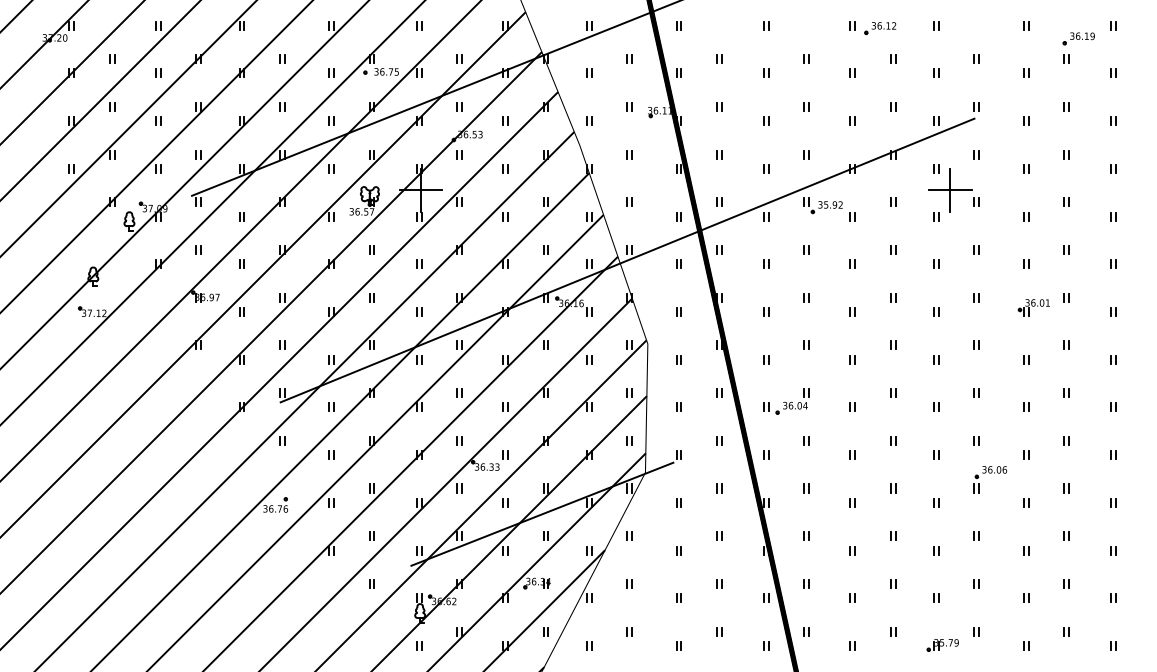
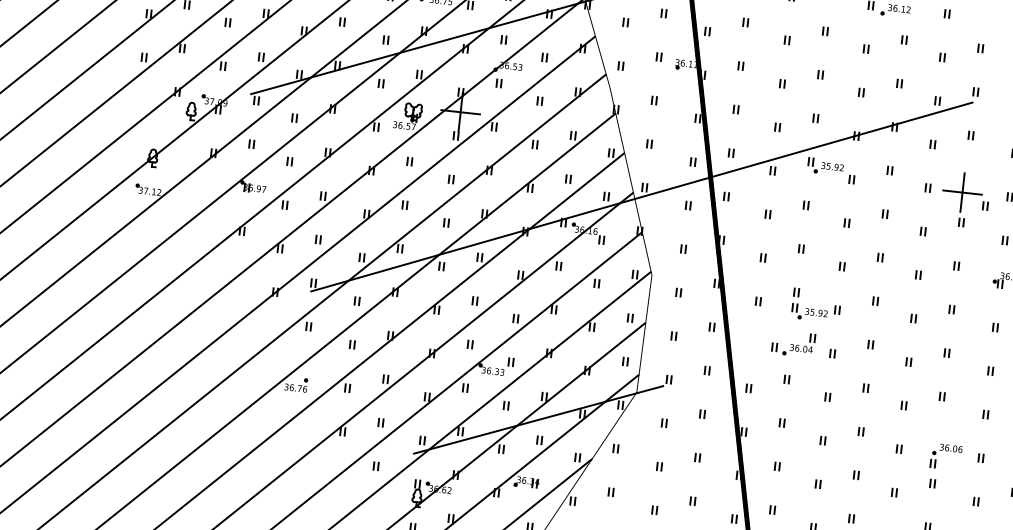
part: (953, 190) -> (965, 193), moved
part: (822, 365) -> (809, 312), added
part: (786, 401) -> (793, 343), moved
part: (990, 479) -> (946, 456), moved

